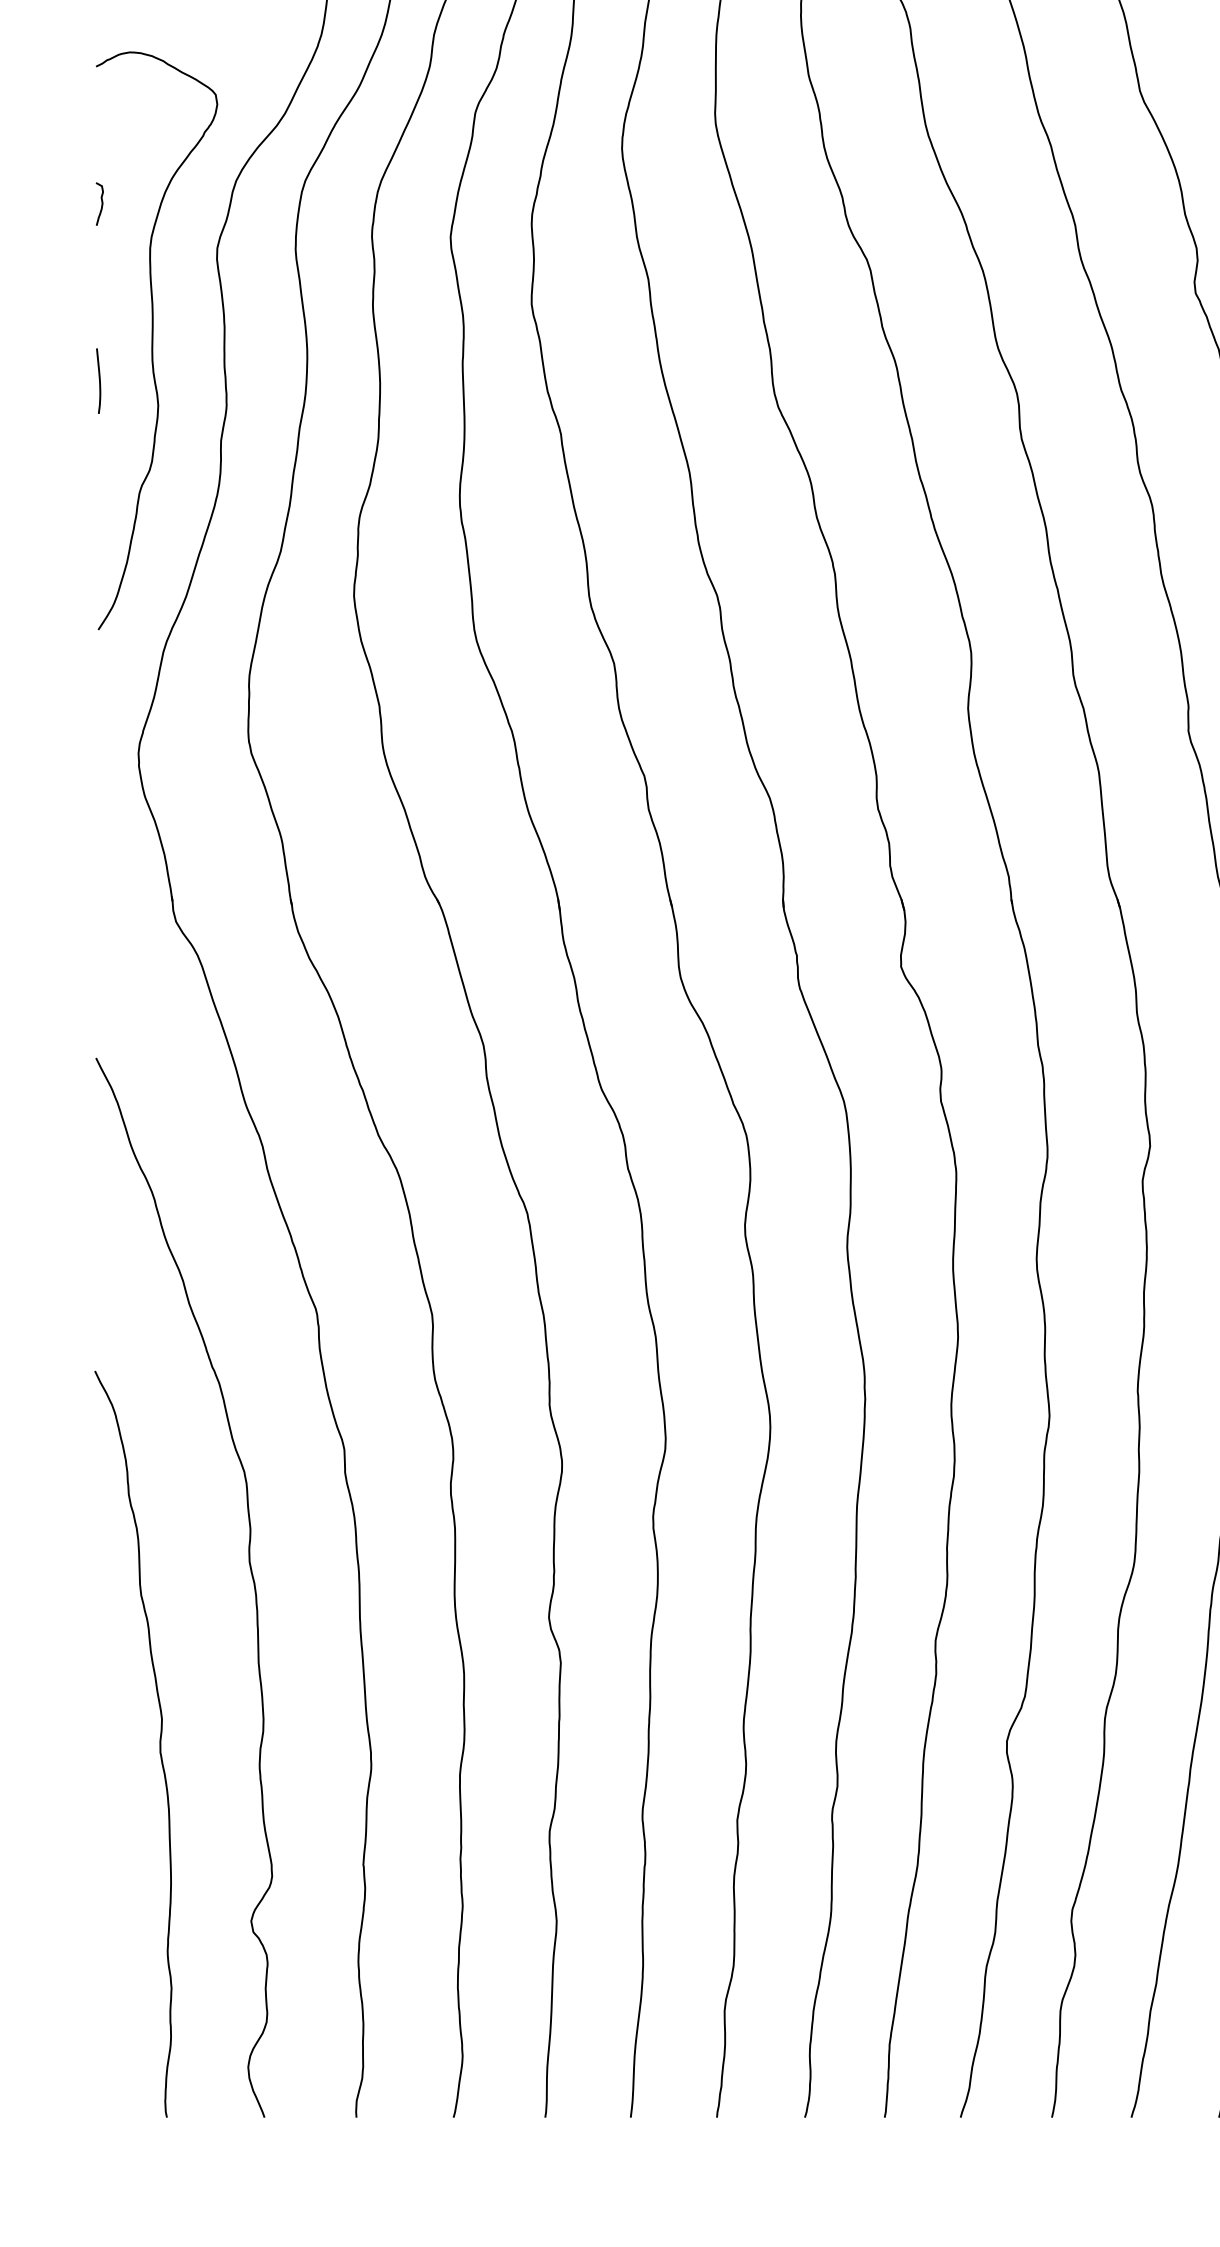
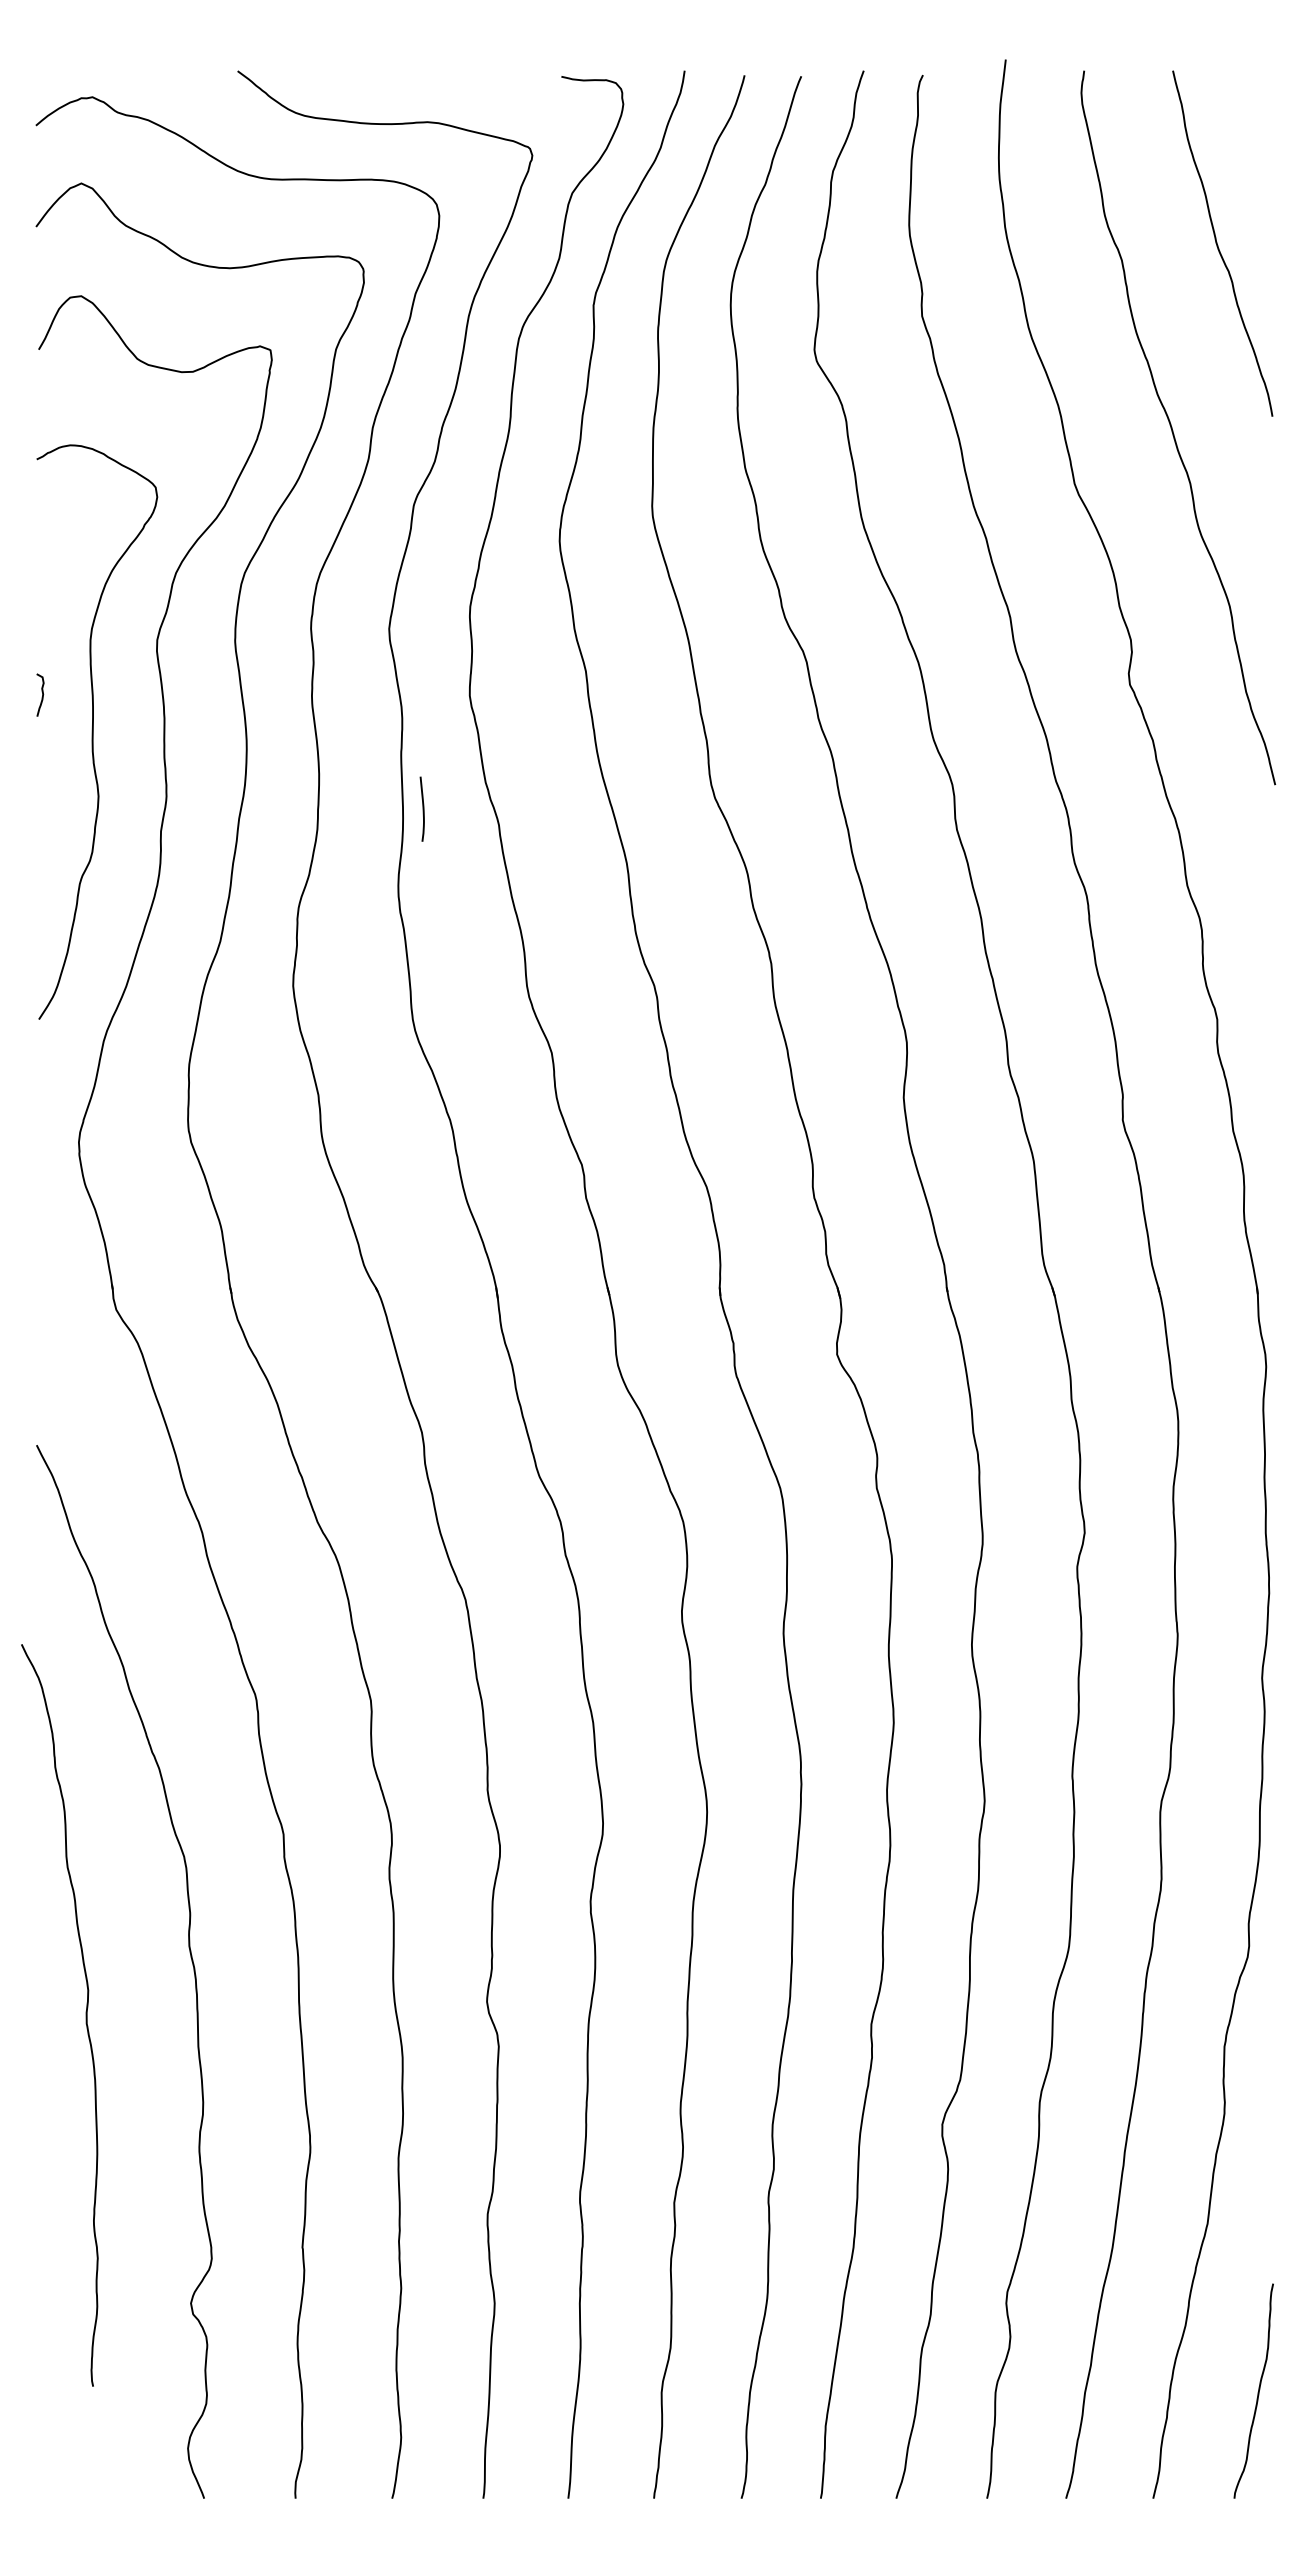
curve: (101, 203) -> (42, 694), moved
curve: (98, 380) -> (422, 808), moved
curve: (159, 1744) -> (85, 2015), moved

